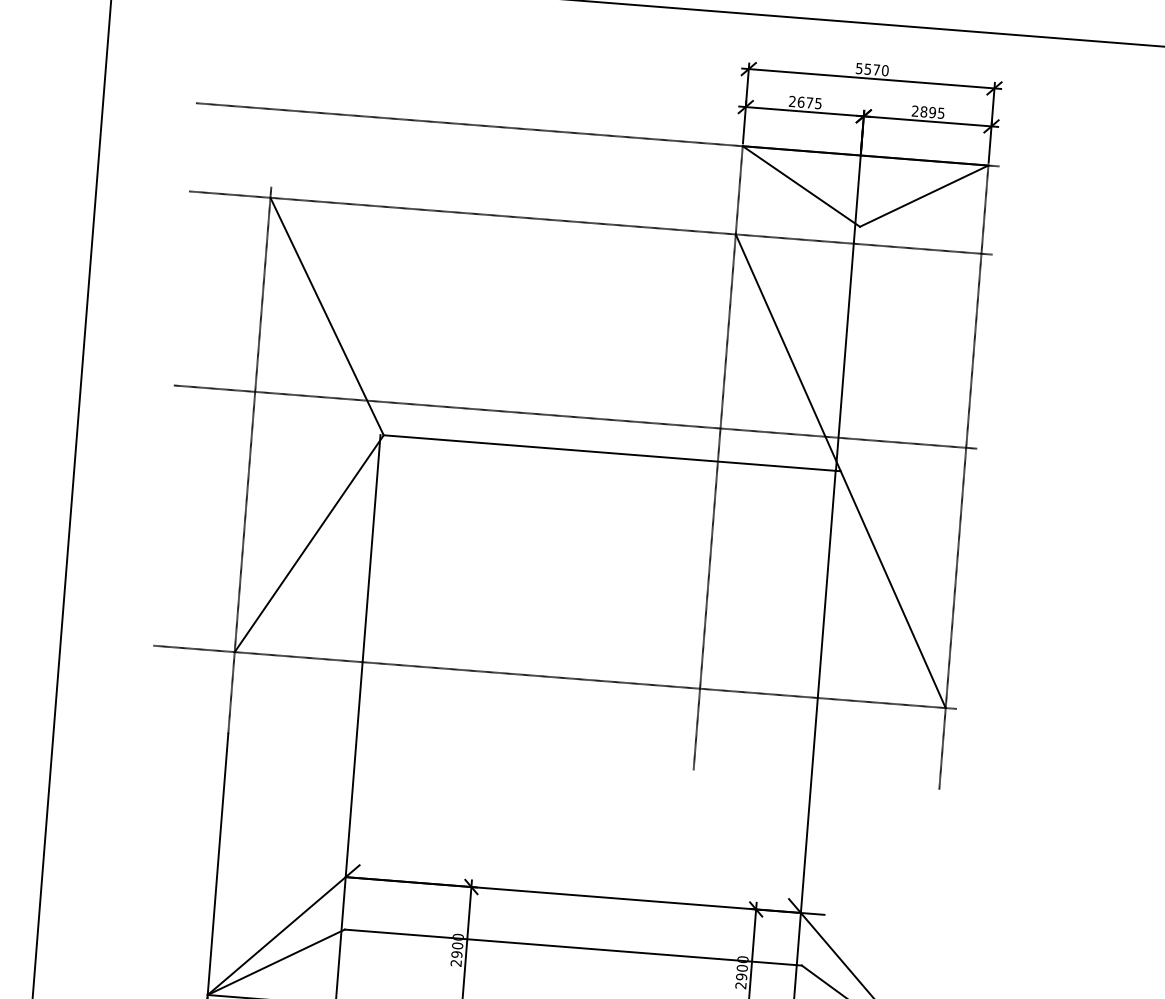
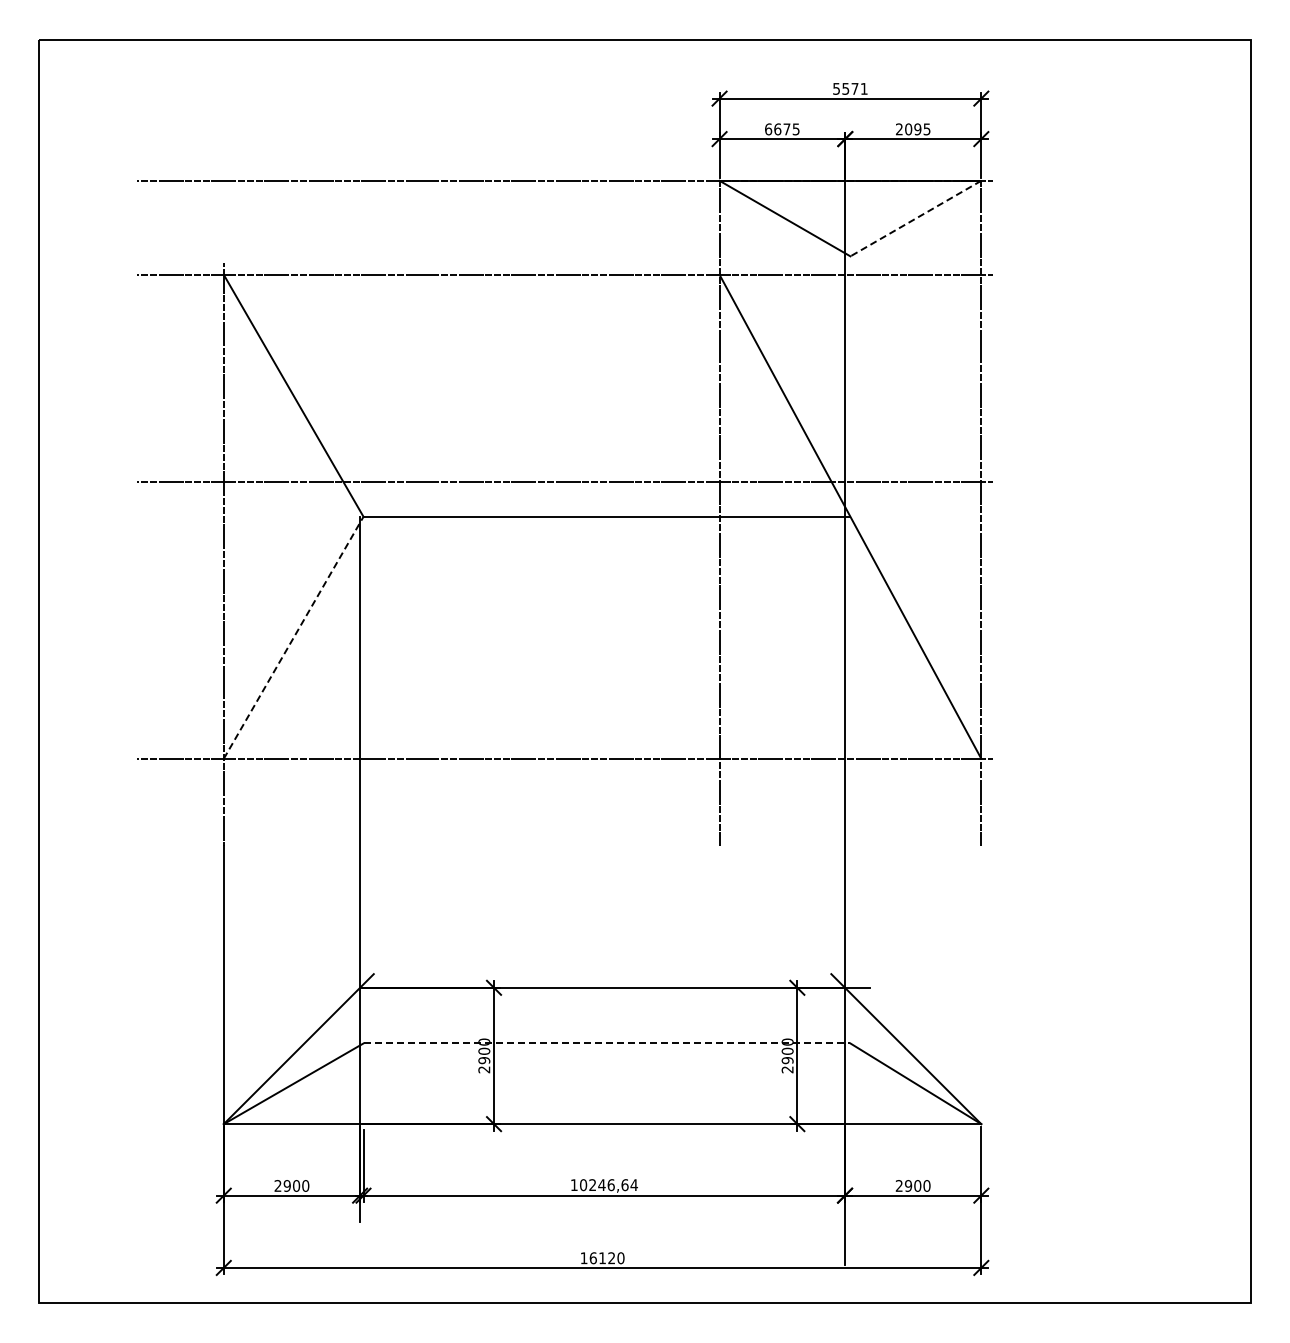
text: (884, 70) -> (863, 88), 5570 -> 5571
text: (792, 101) -> (768, 129), 2675 -> 6675
text: (923, 112) -> (908, 129), 2895 -> 2095
line: (923, 196) -> (915, 218), solid -> dashed
line: (309, 543) -> (293, 637), solid -> dashed
line: (573, 947) -> (607, 1043), solid -> dashed

